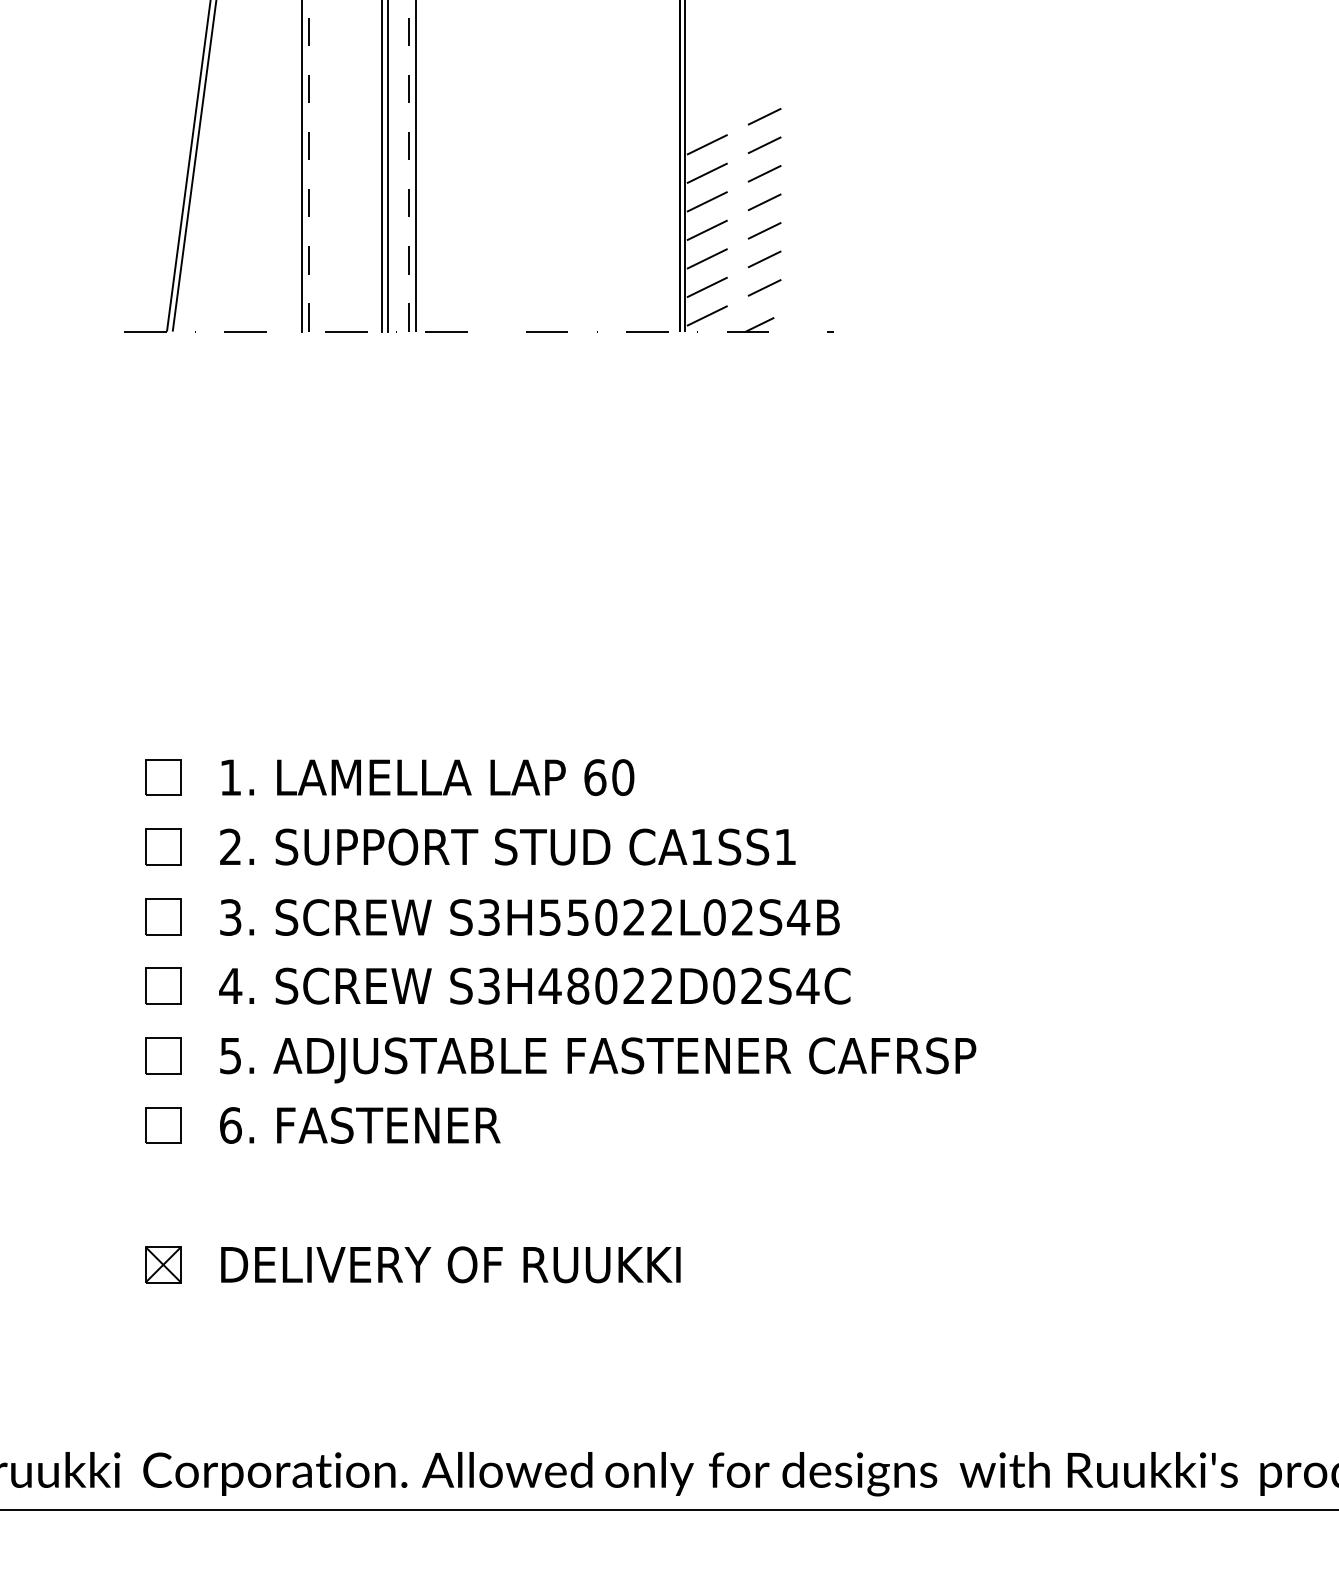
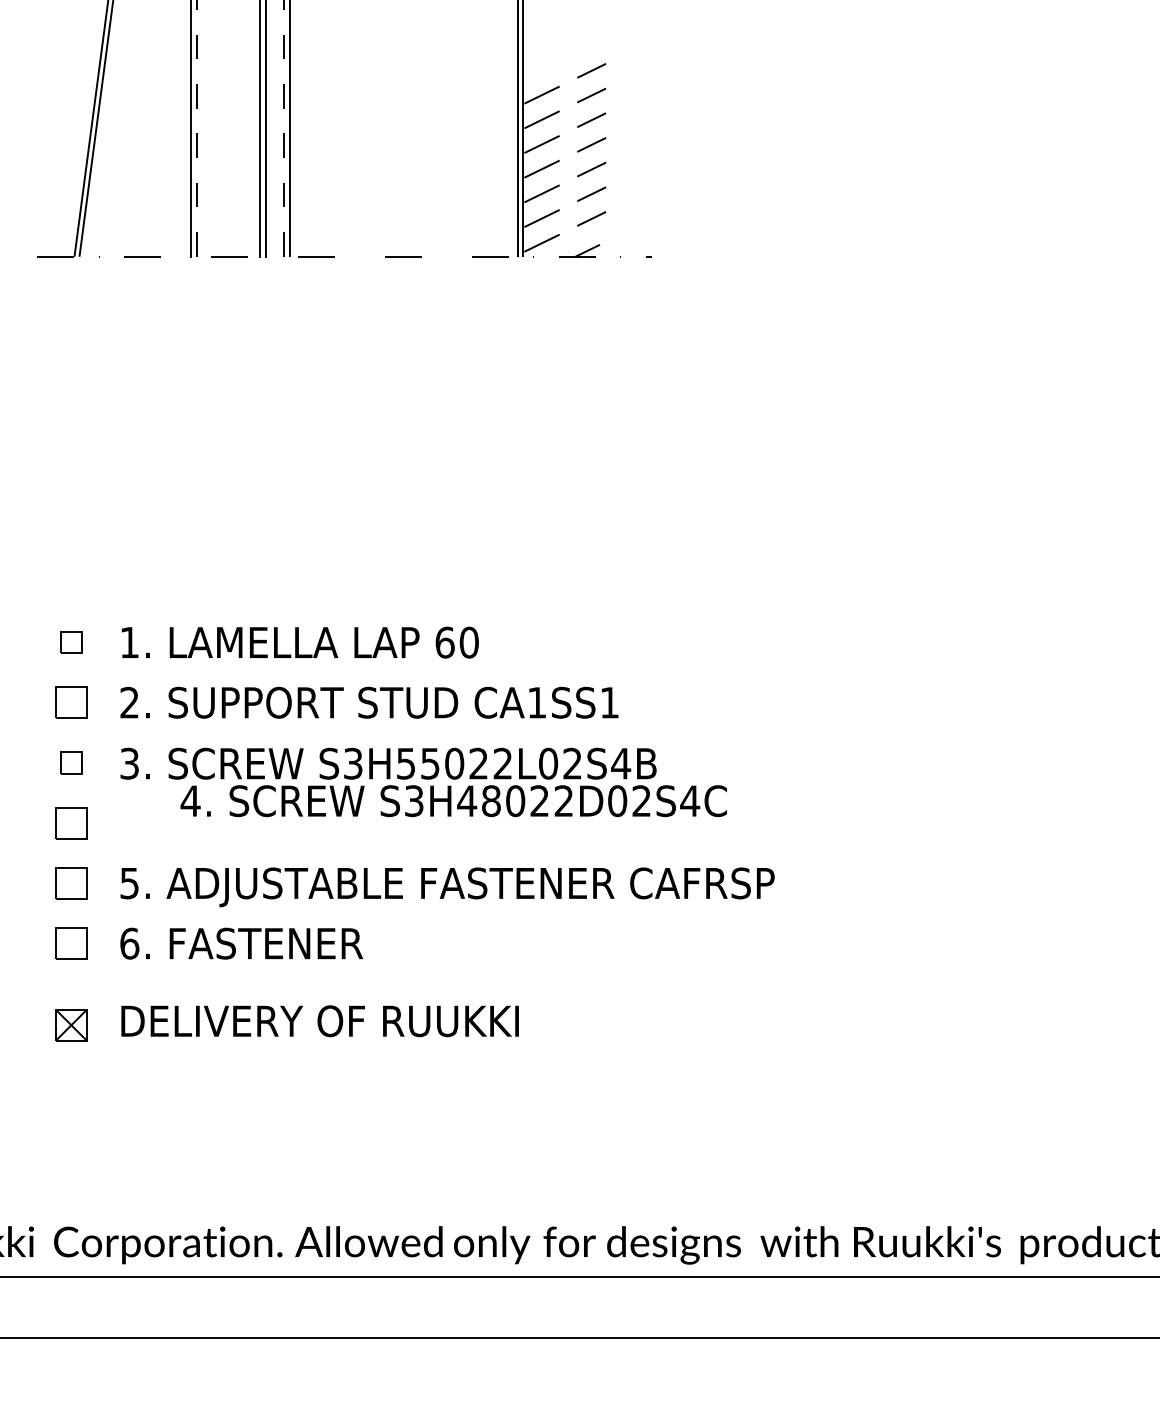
part: (163, 777) -> (71, 642), size x0.7
part: (163, 916) -> (71, 762), size x0.7
text: (534, 986) -> (453, 801), moved
part: (163, 1265) -> (71, 1025), moved
text: (450, 1265) -> (319, 1021), moved

